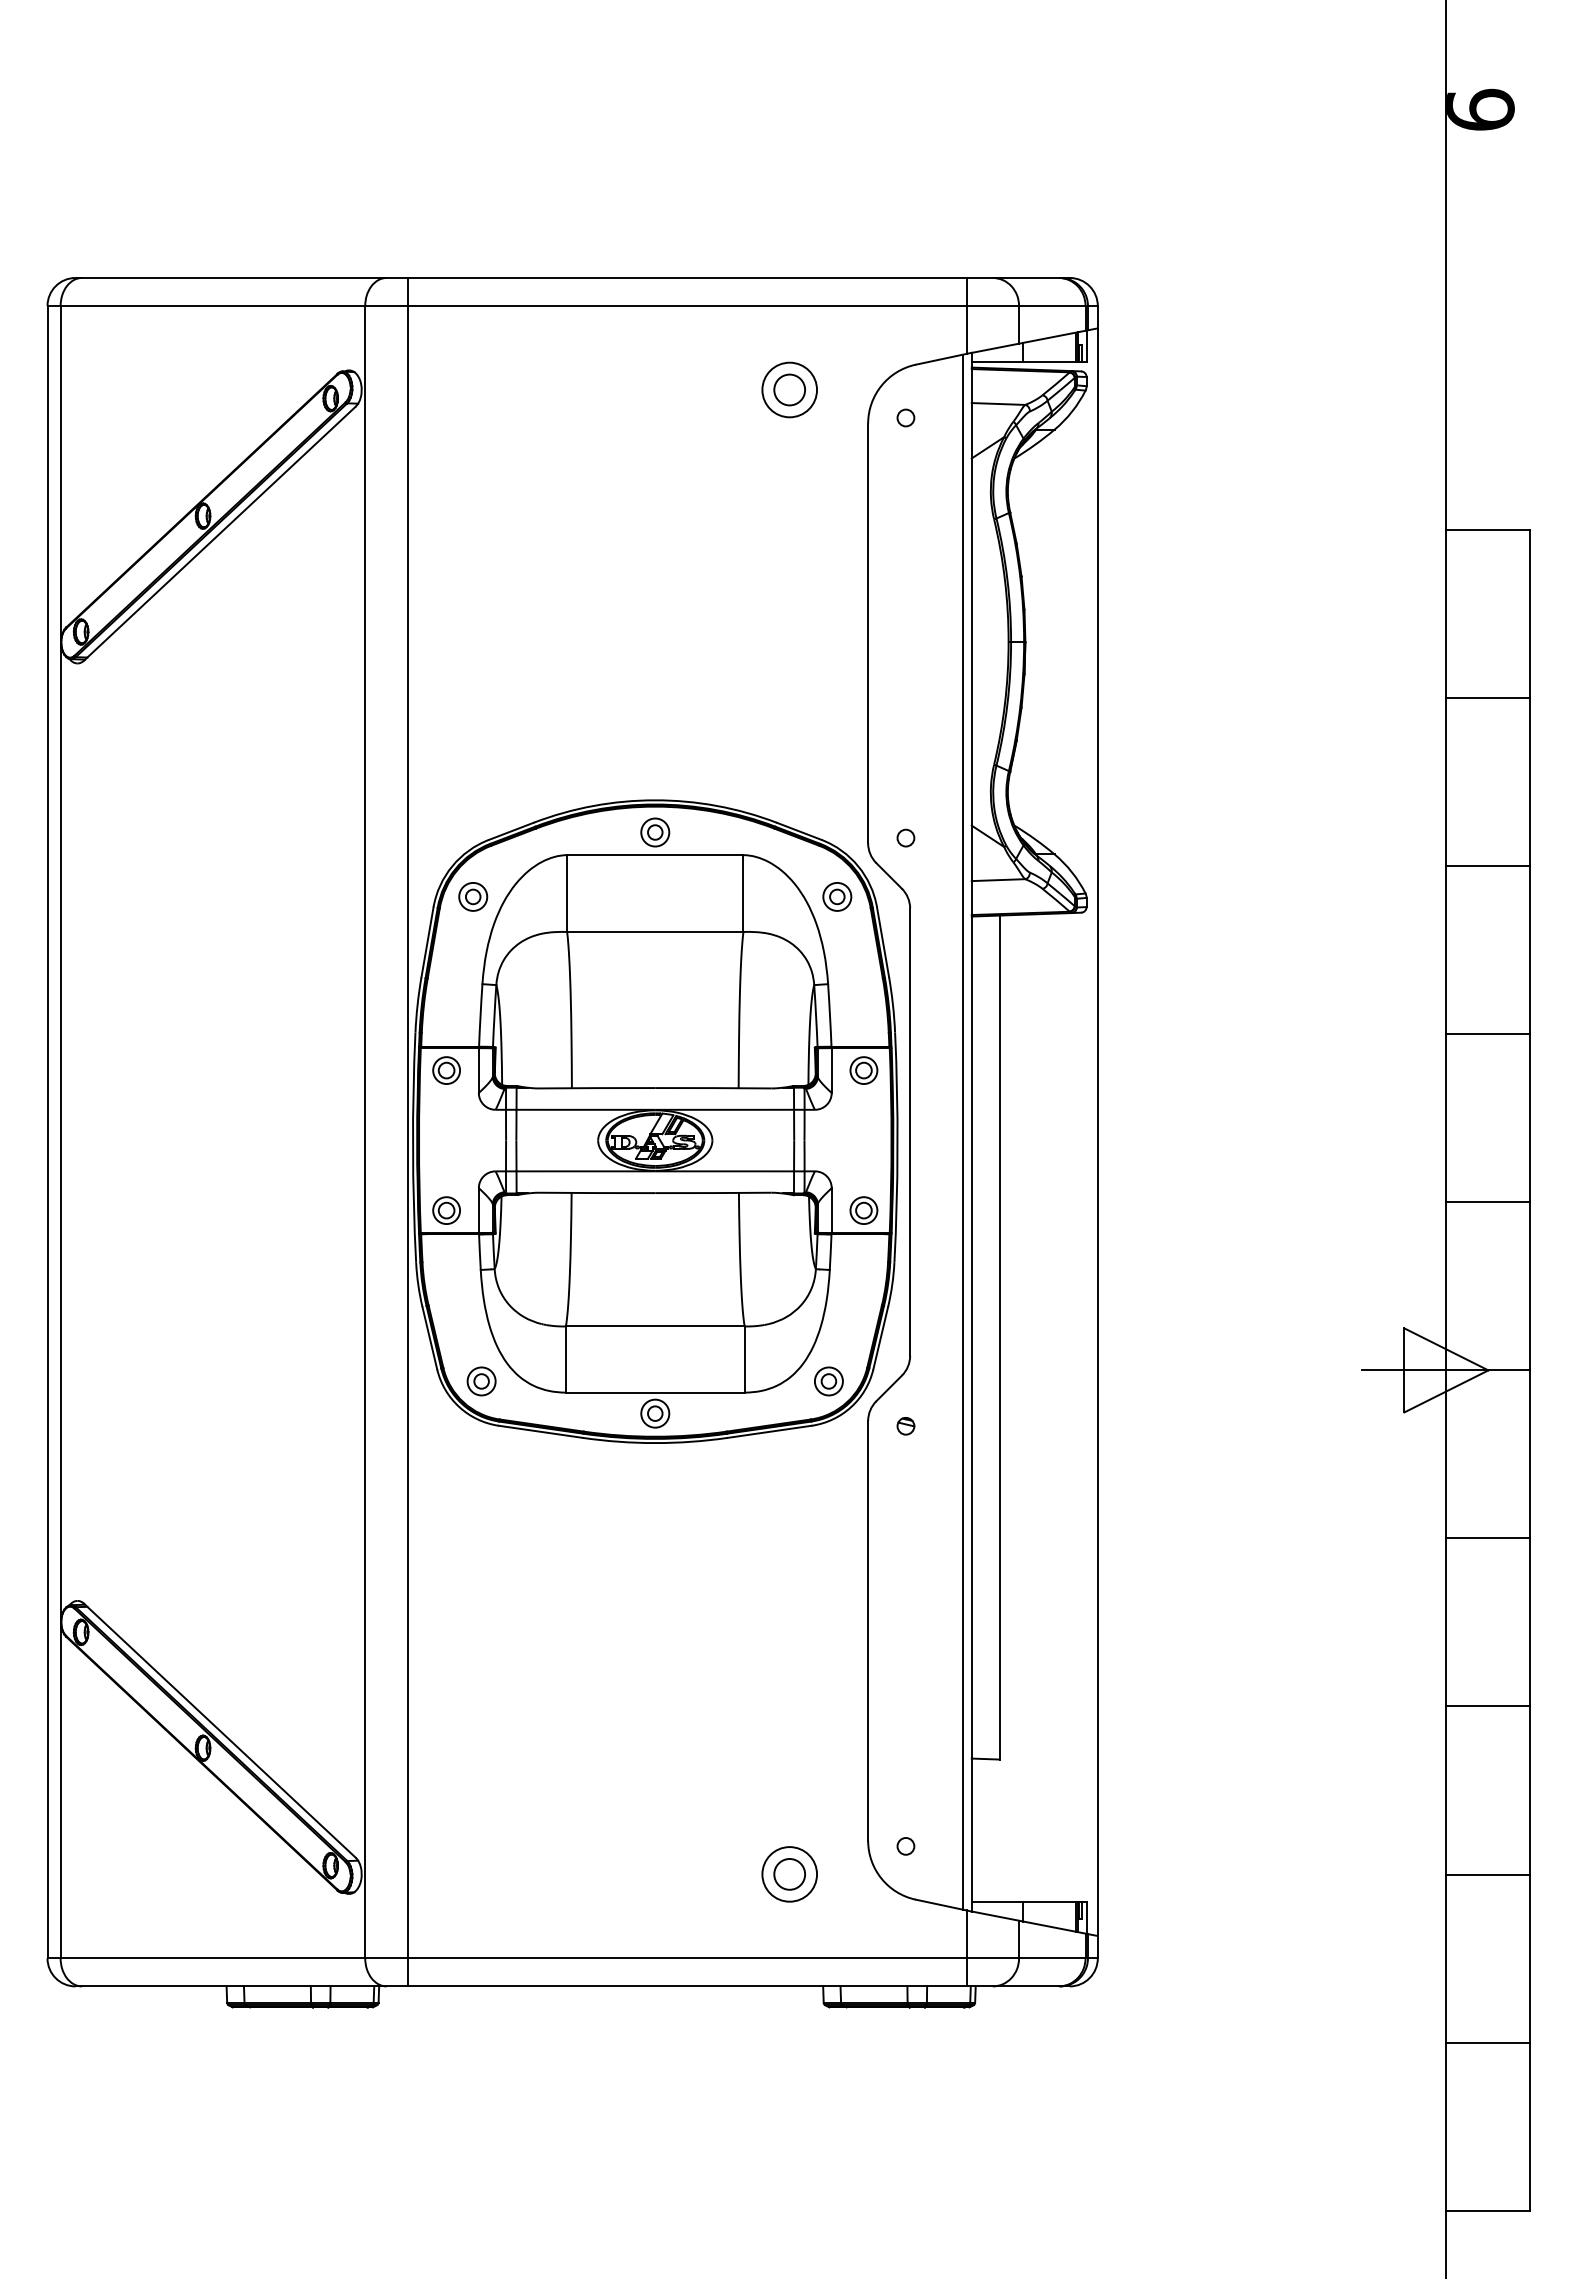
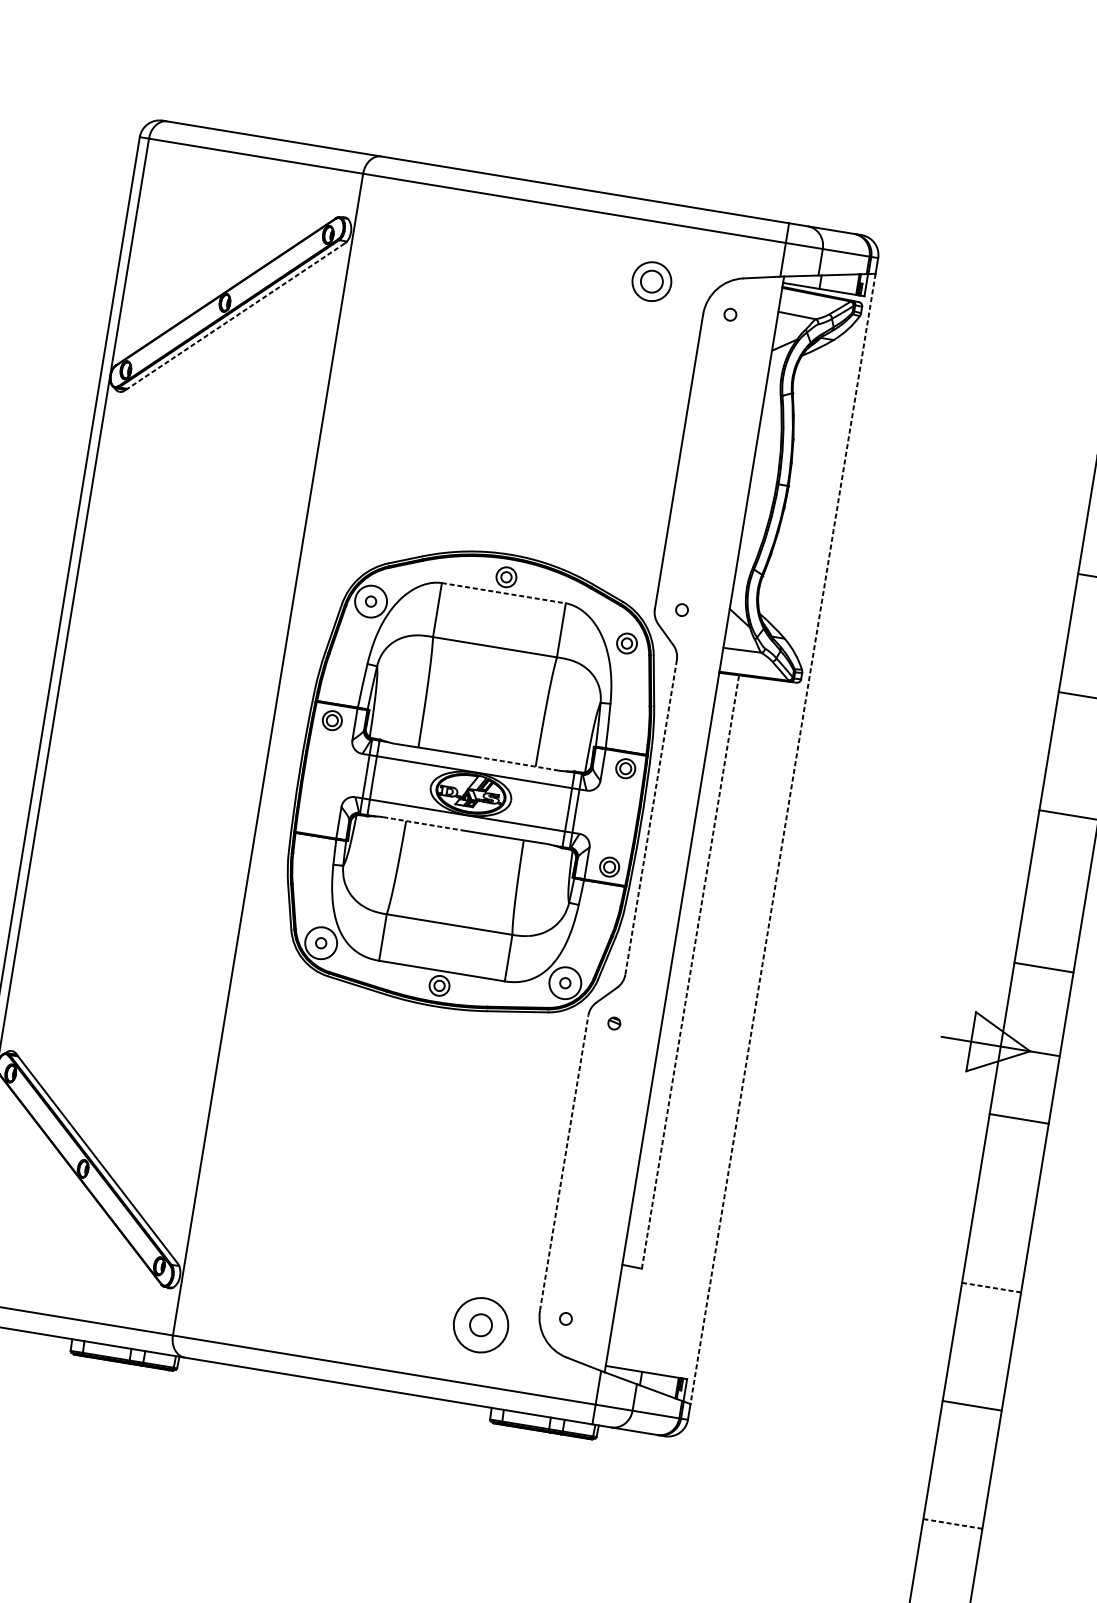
line: (219, 533) -> (234, 316), solid -> dashed
line: (655, 855) -> (503, 593), solid -> dashed
circle: (473, 896) -> (371, 601), size x1.6
arc: (713, 1088) -> (517, 763), solid -> dashed
line: (408, 1131) -> (298, 759), removed
line: (963, 1131) -> (688, 822), removed
line: (910, 1132) -> (651, 817), solid -> dashed
line: (1097, 1132) -> (782, 839), solid -> dashed
arc: (597, 1193) -> (424, 824), solid -> dashed
line: (1488, 1202) -> (1044, 967), moved
part: (446, 1210) -> (316, 819), removed
line: (999, 1337) -> (690, 971), solid -> dashed
circle: (481, 1381) -> (321, 943), size x1.6
circle: (828, 1381) -> (565, 983), size x1.6
line: (1488, 1538) -> (1019, 1118), moved
line: (868, 1630) -> (564, 1162), solid -> dashed
line: (1487, 1706) -> (990, 1287), solid -> dashed
circle: (789, 1874) -> (480, 1325), size x1.4
line: (1487, 2042) -> (952, 1523), solid -> dashed

